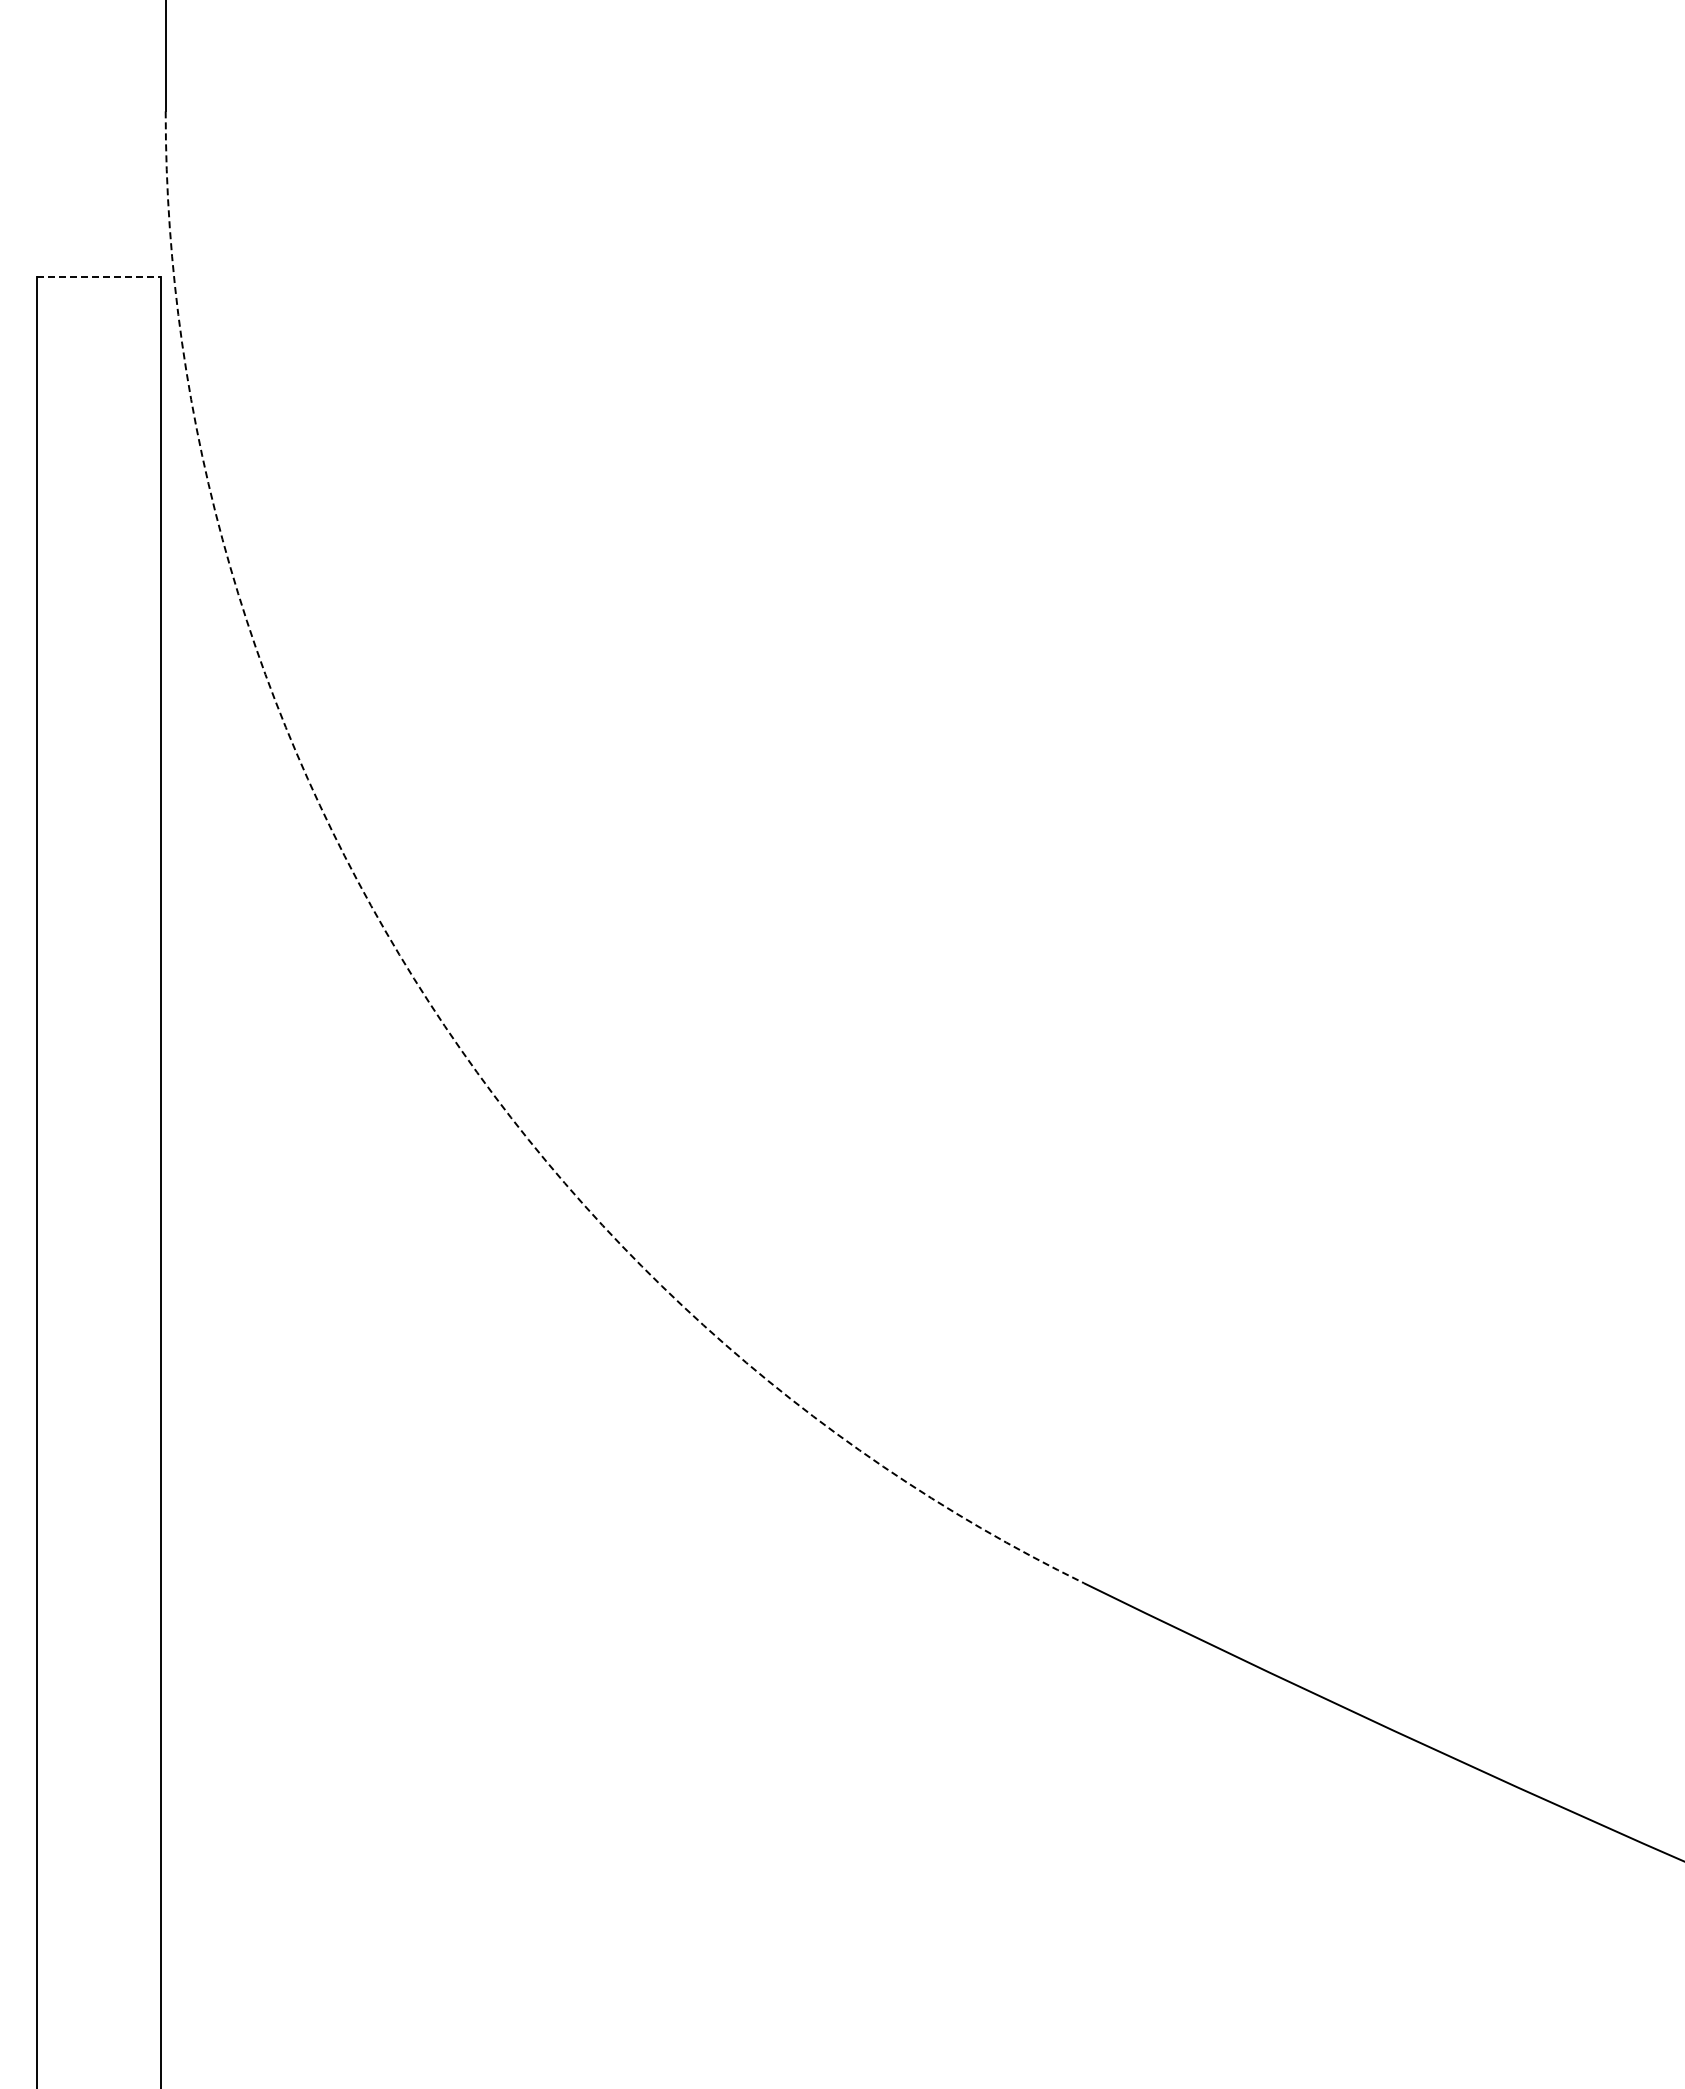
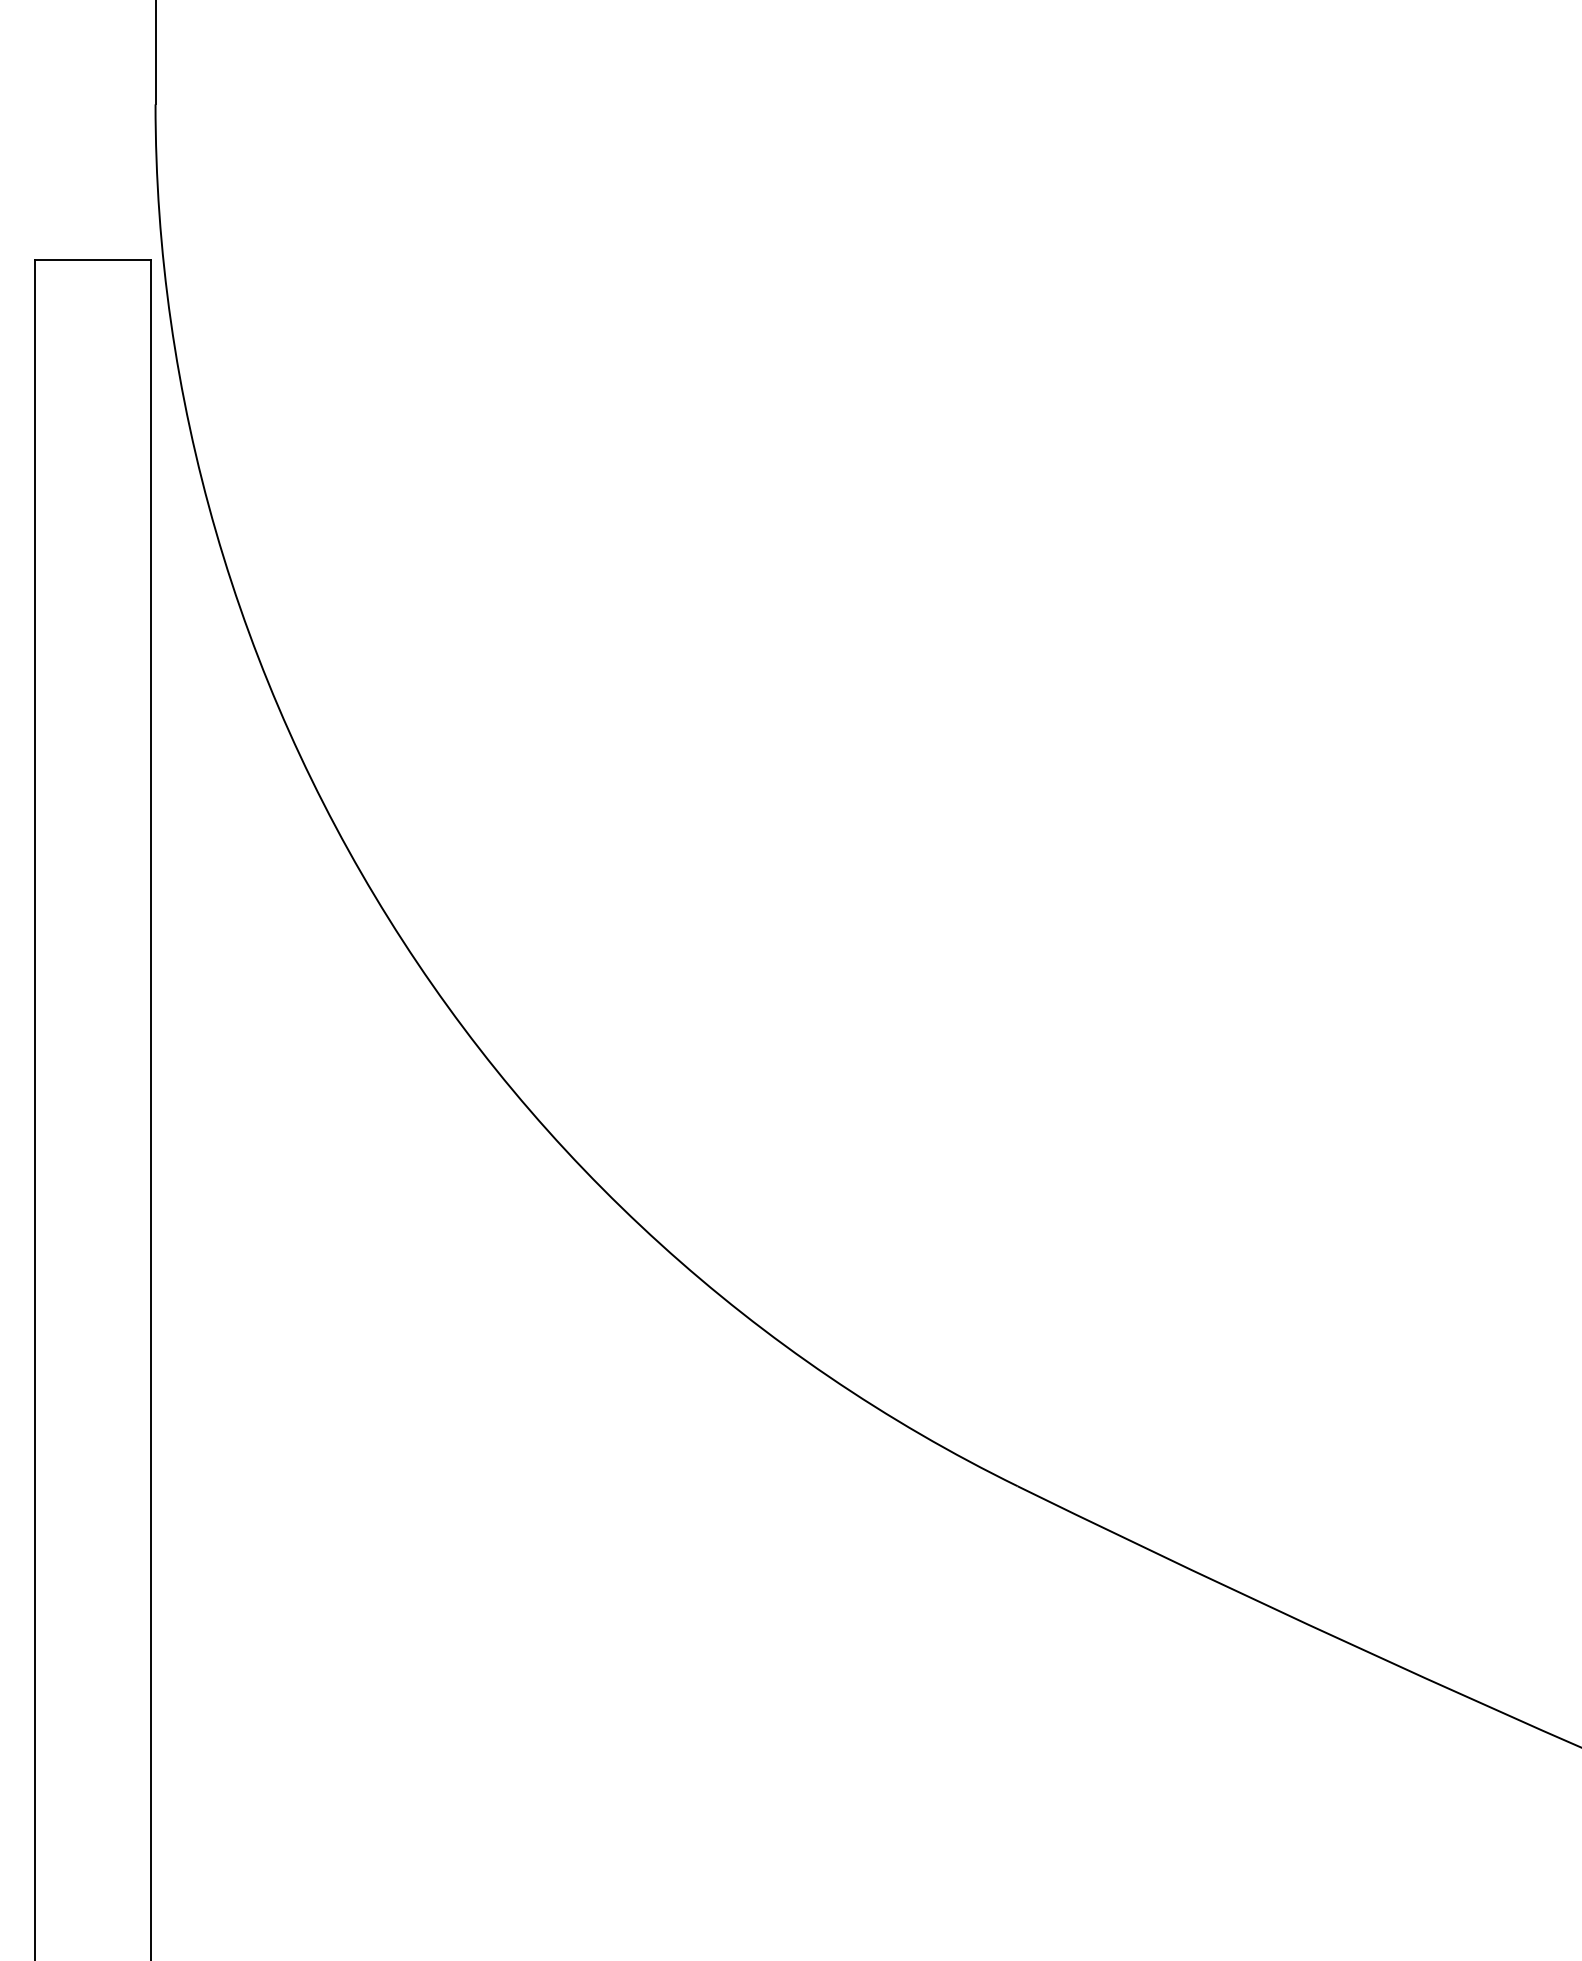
line: (98, 276) -> (92, 259), dashed -> solid
arc: (414, 978) -> (389, 918), dashed -> solid

